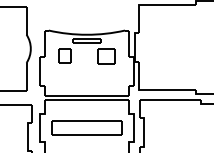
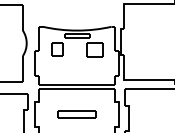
part: (86, 127) -> (76, 114), size x0.6

